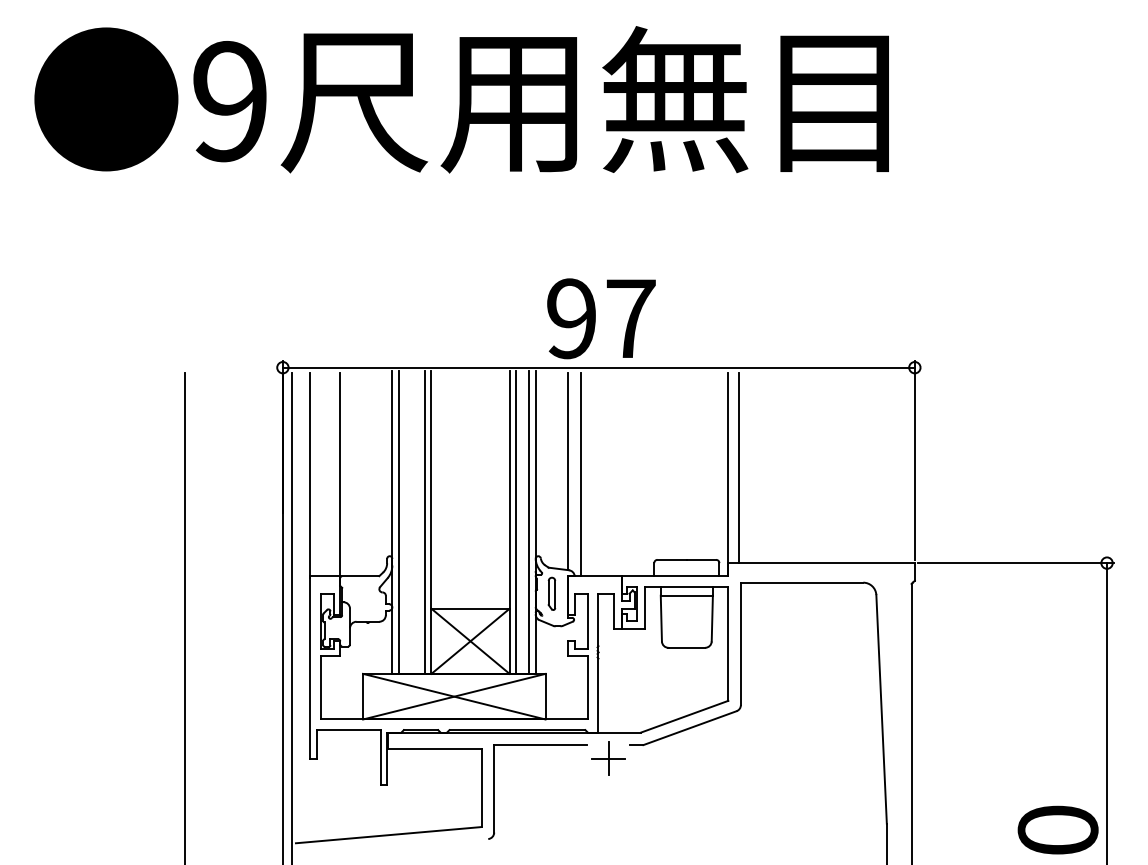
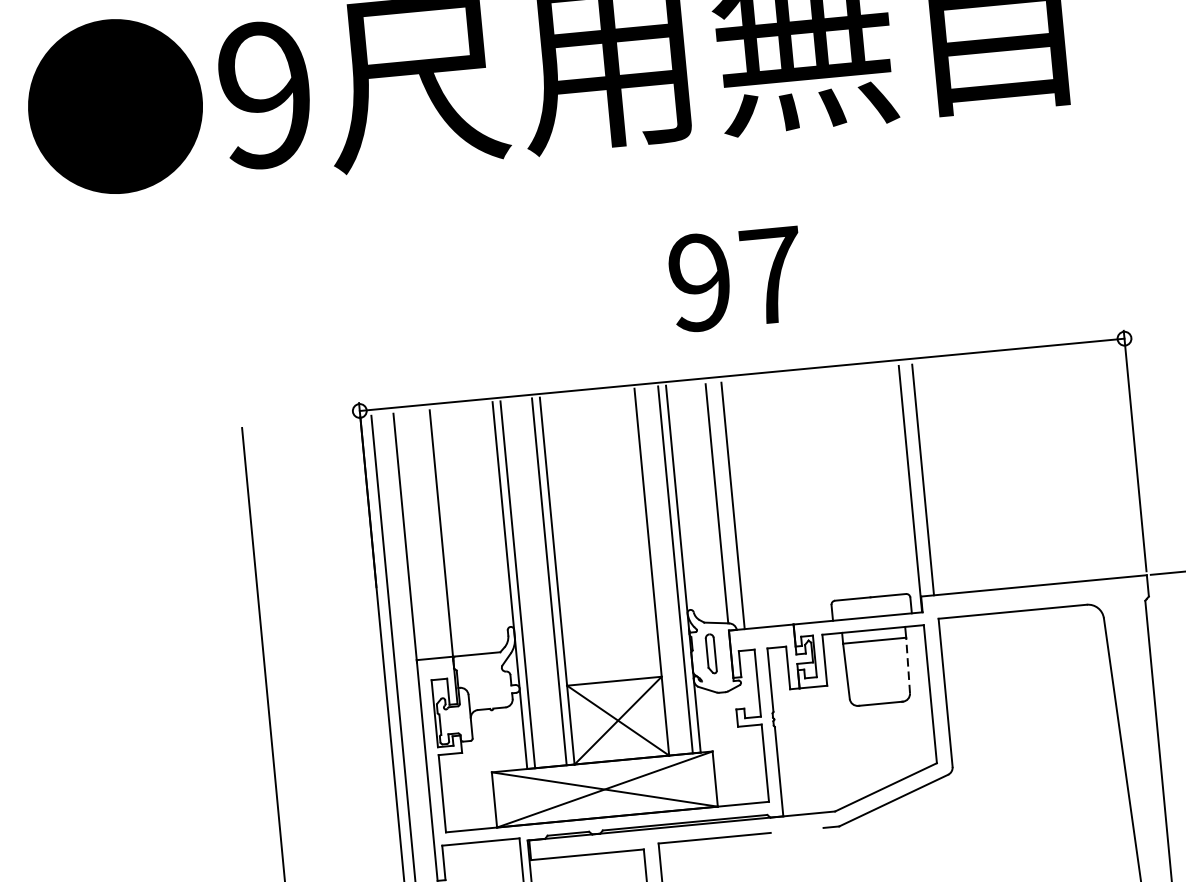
text: (601, 318) -> (736, 278), moved
line: (516, 521) -> (660, 570), removed
line: (712, 618) -> (908, 665), solid -> dashed
part: (608, 758) -> (798, 846), removed

